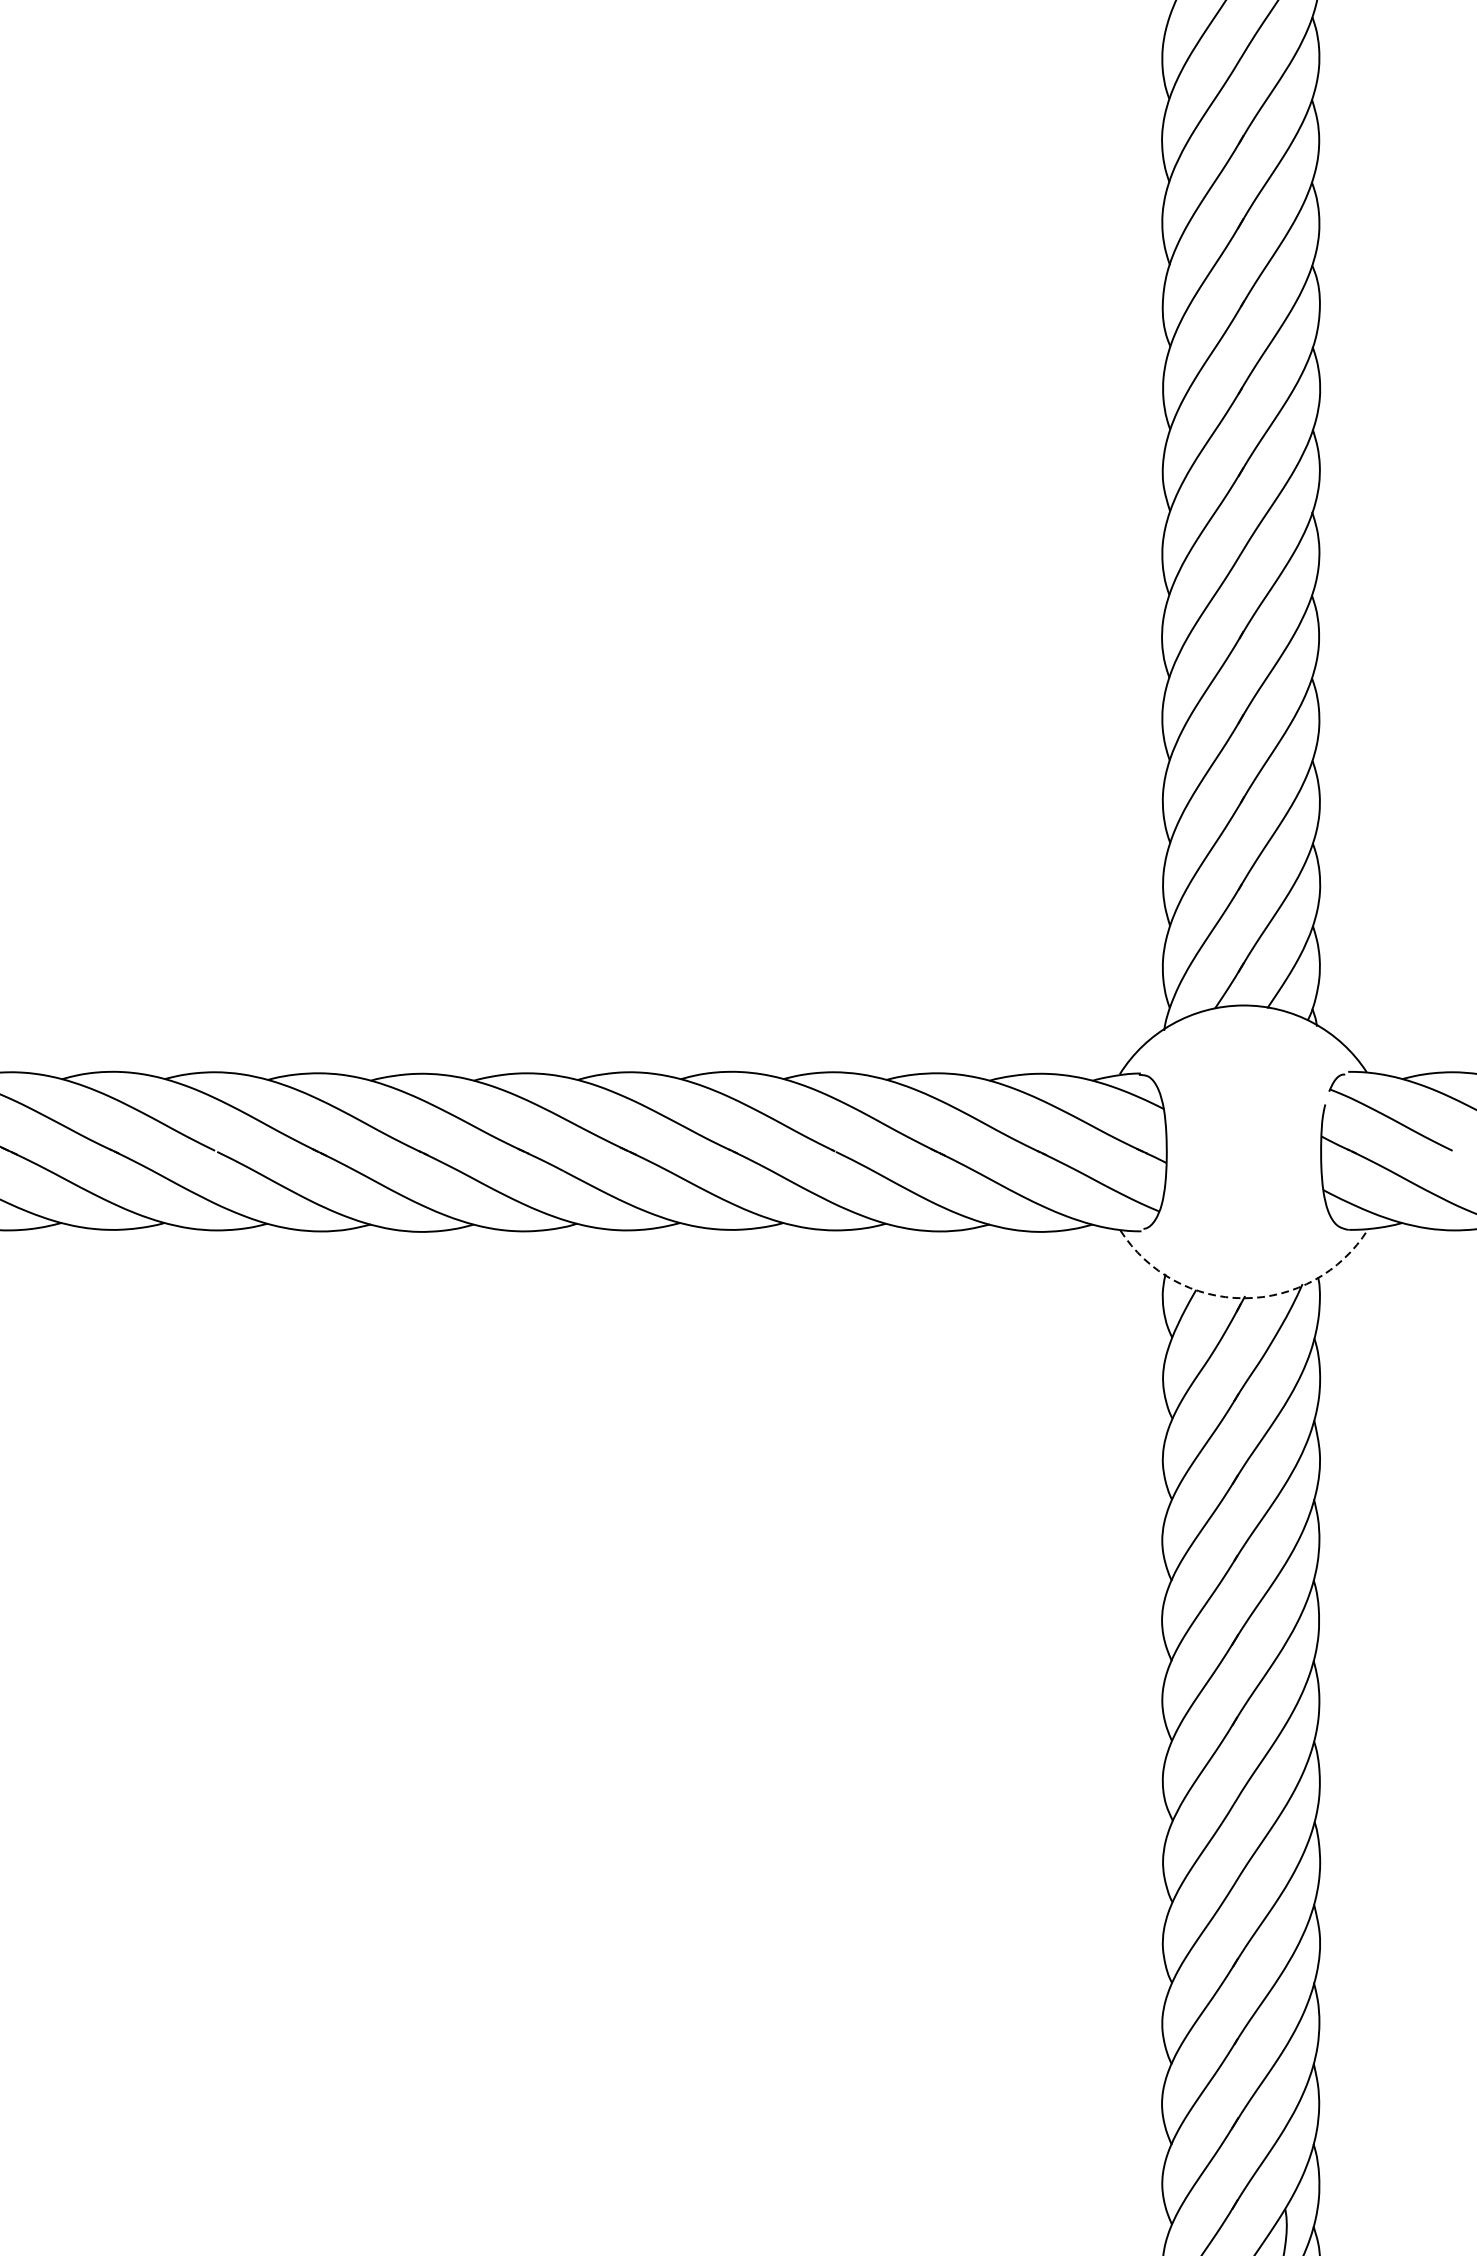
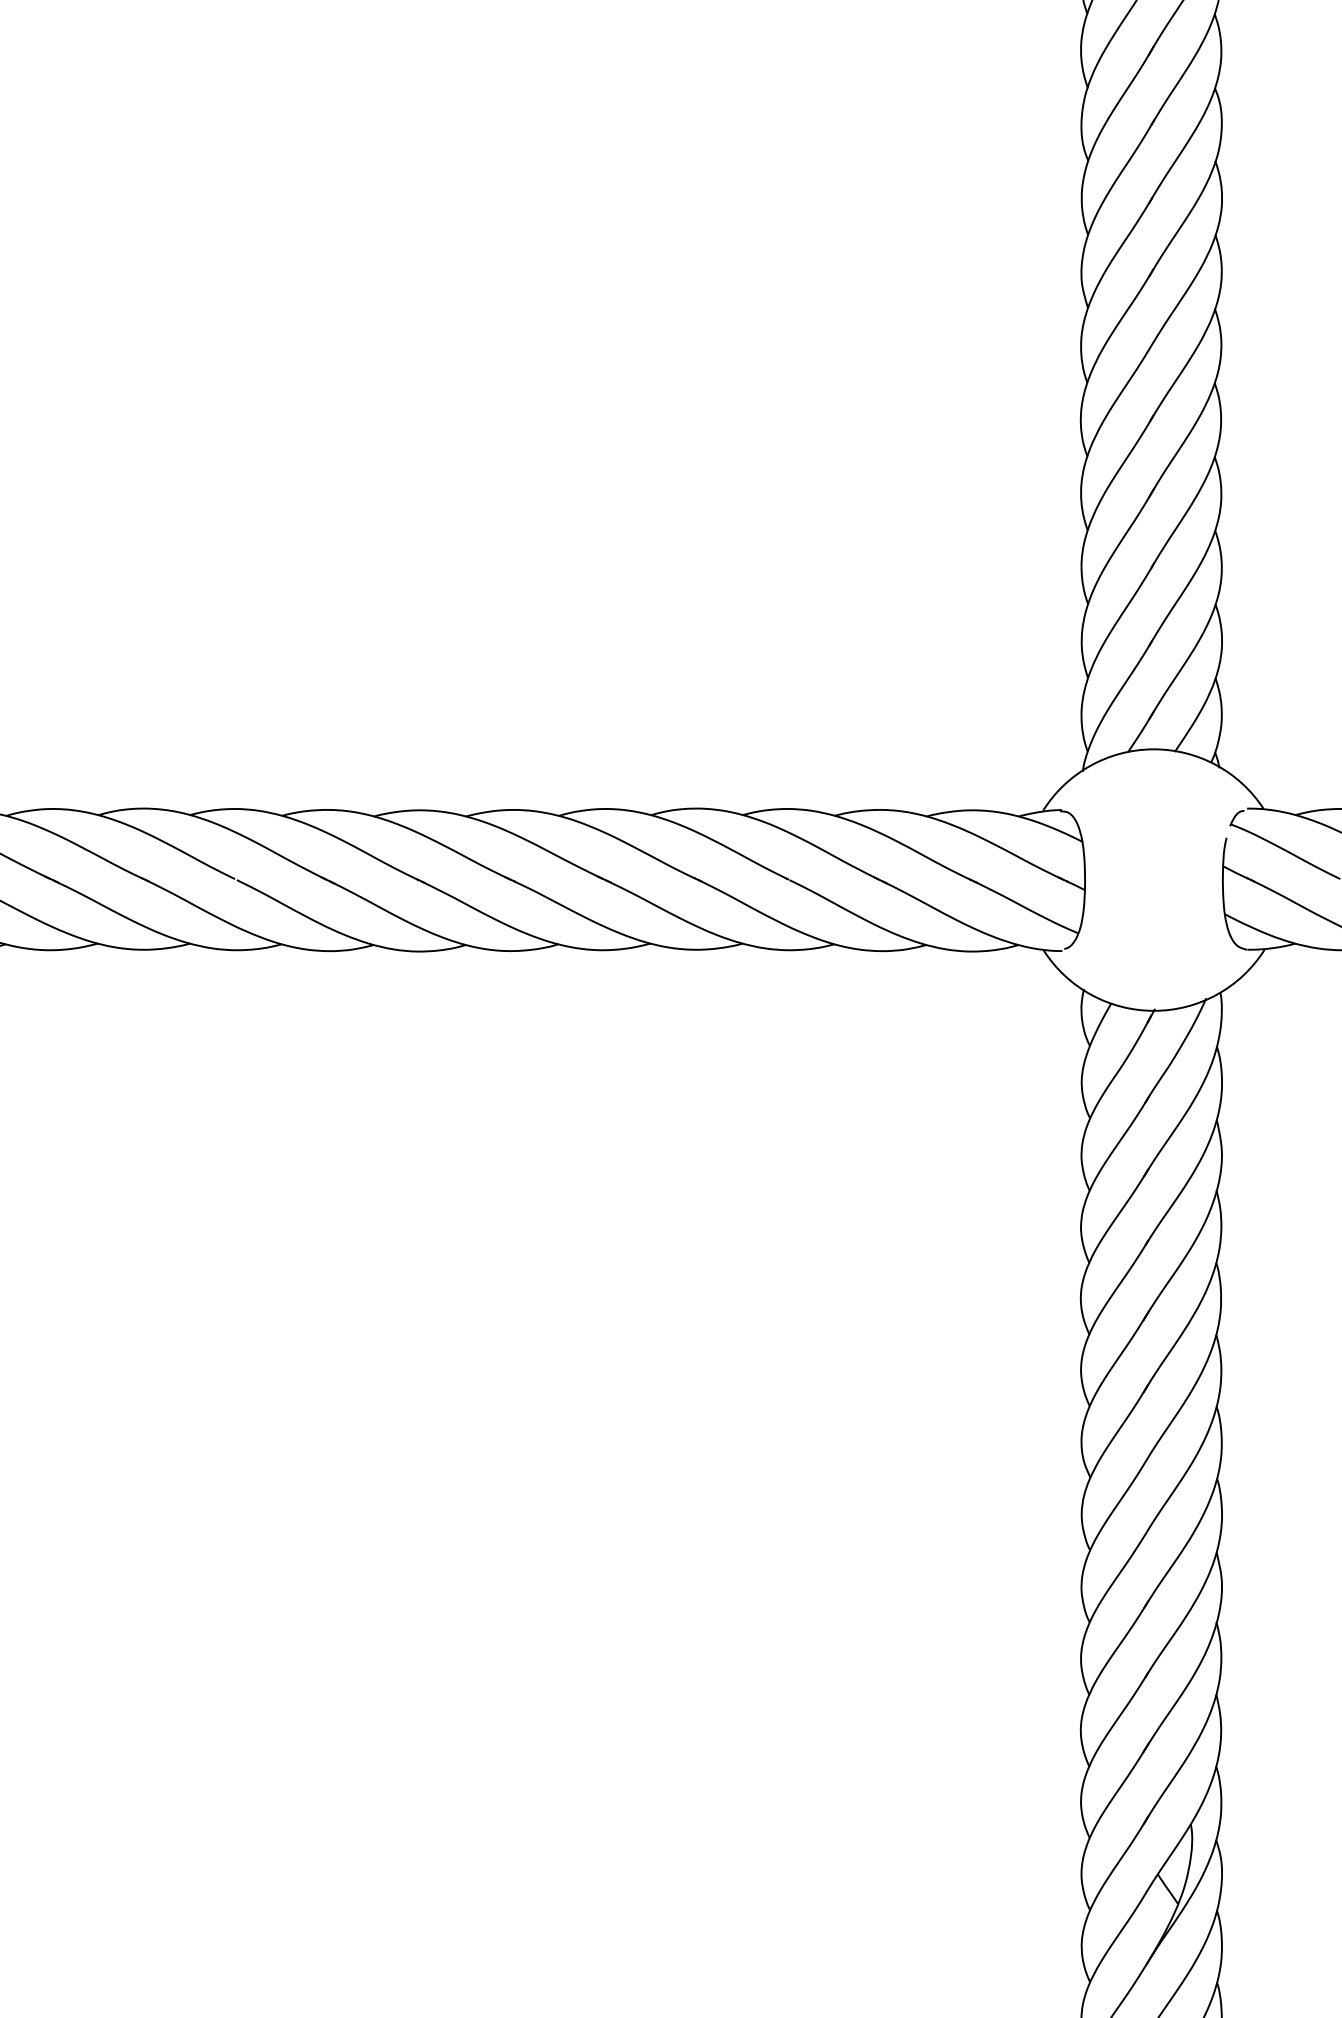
arc: (1244, 1297) -> (1154, 1010), dashed -> solid

